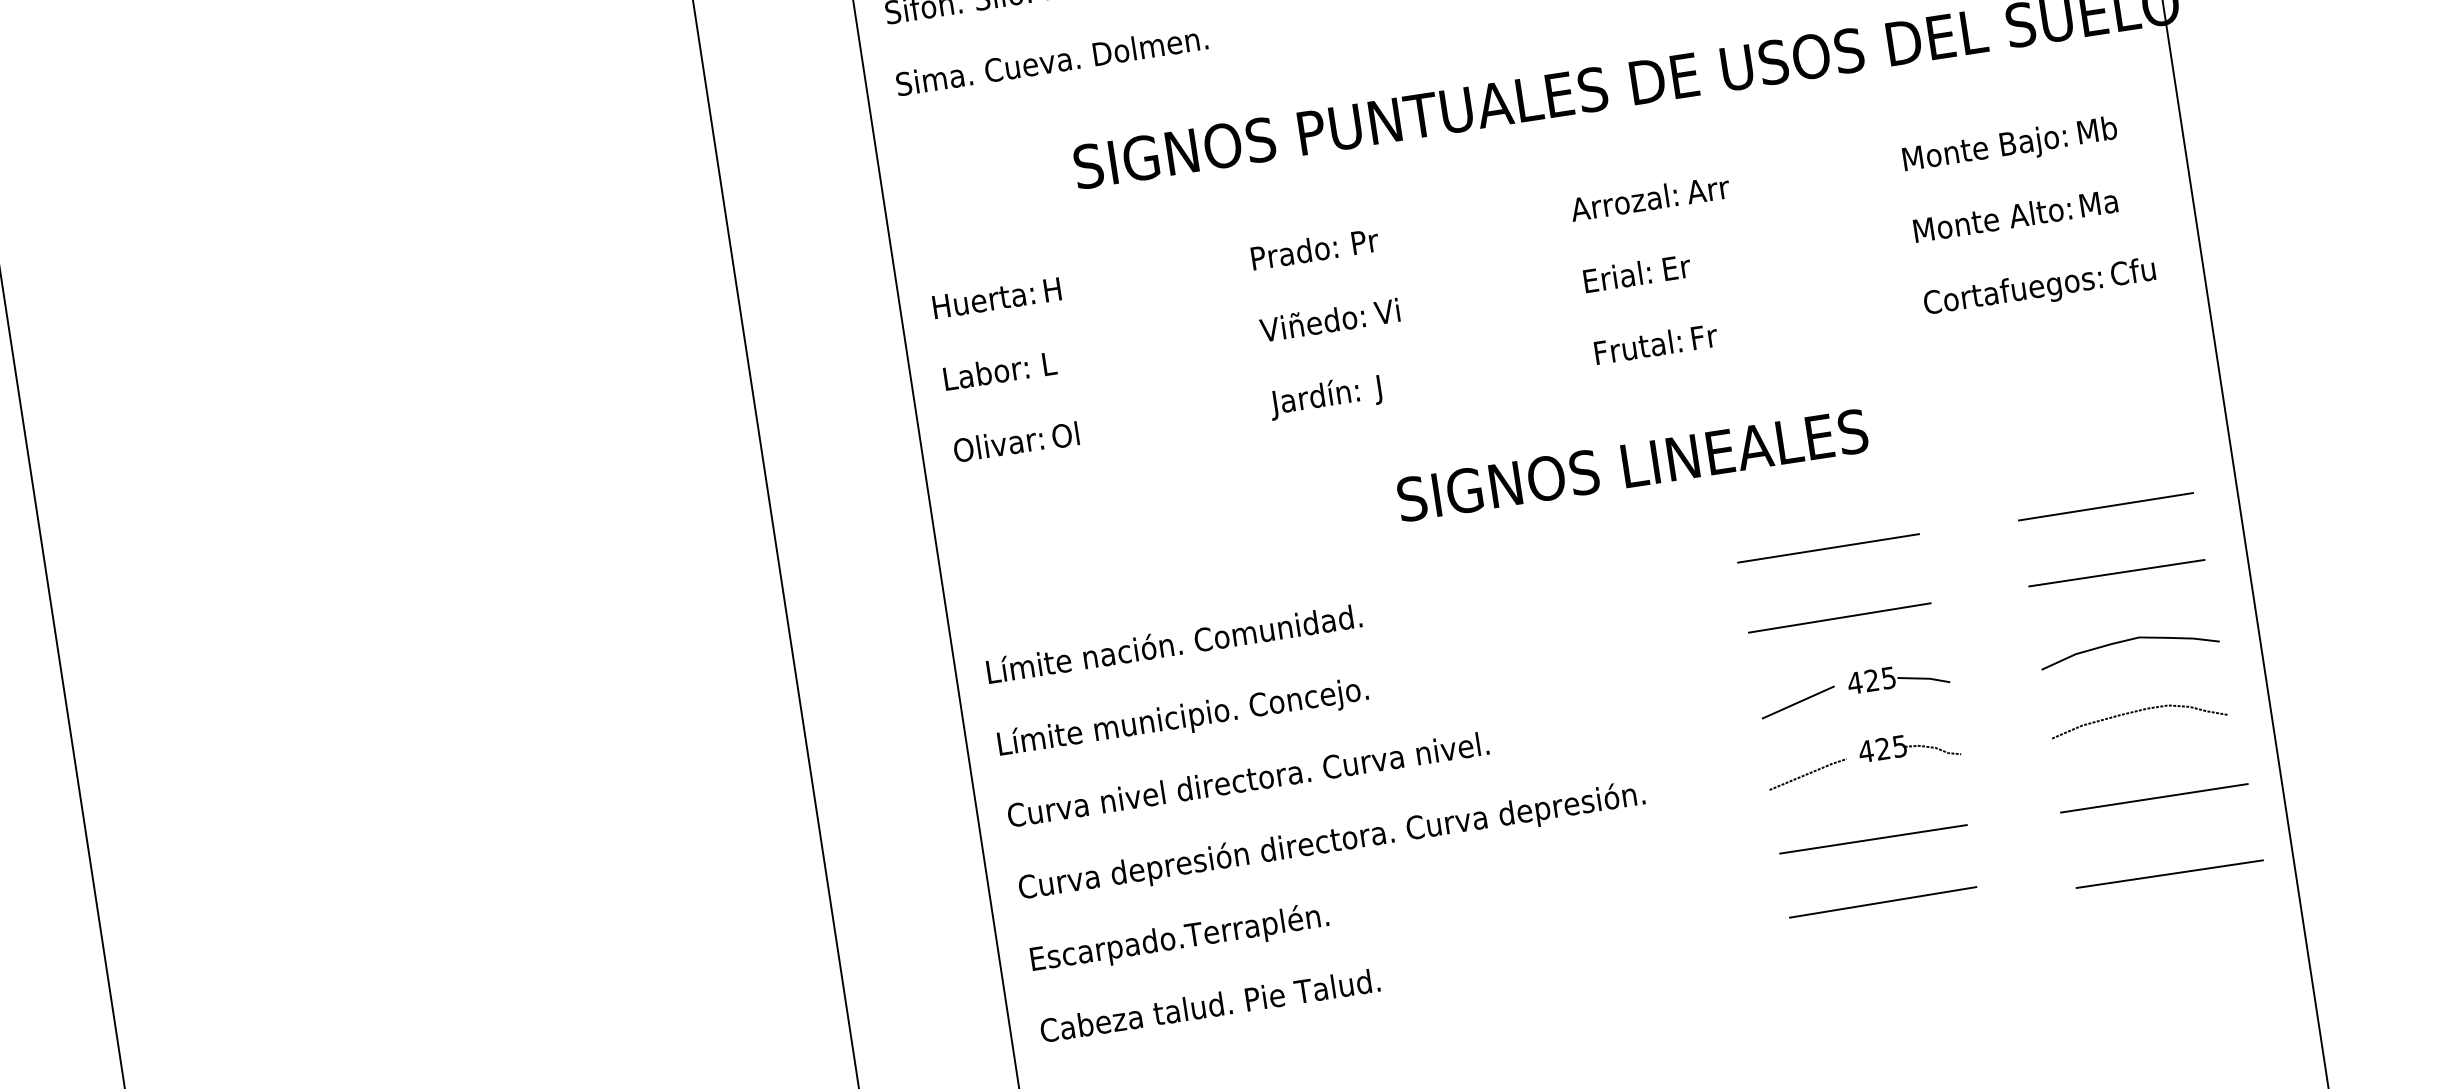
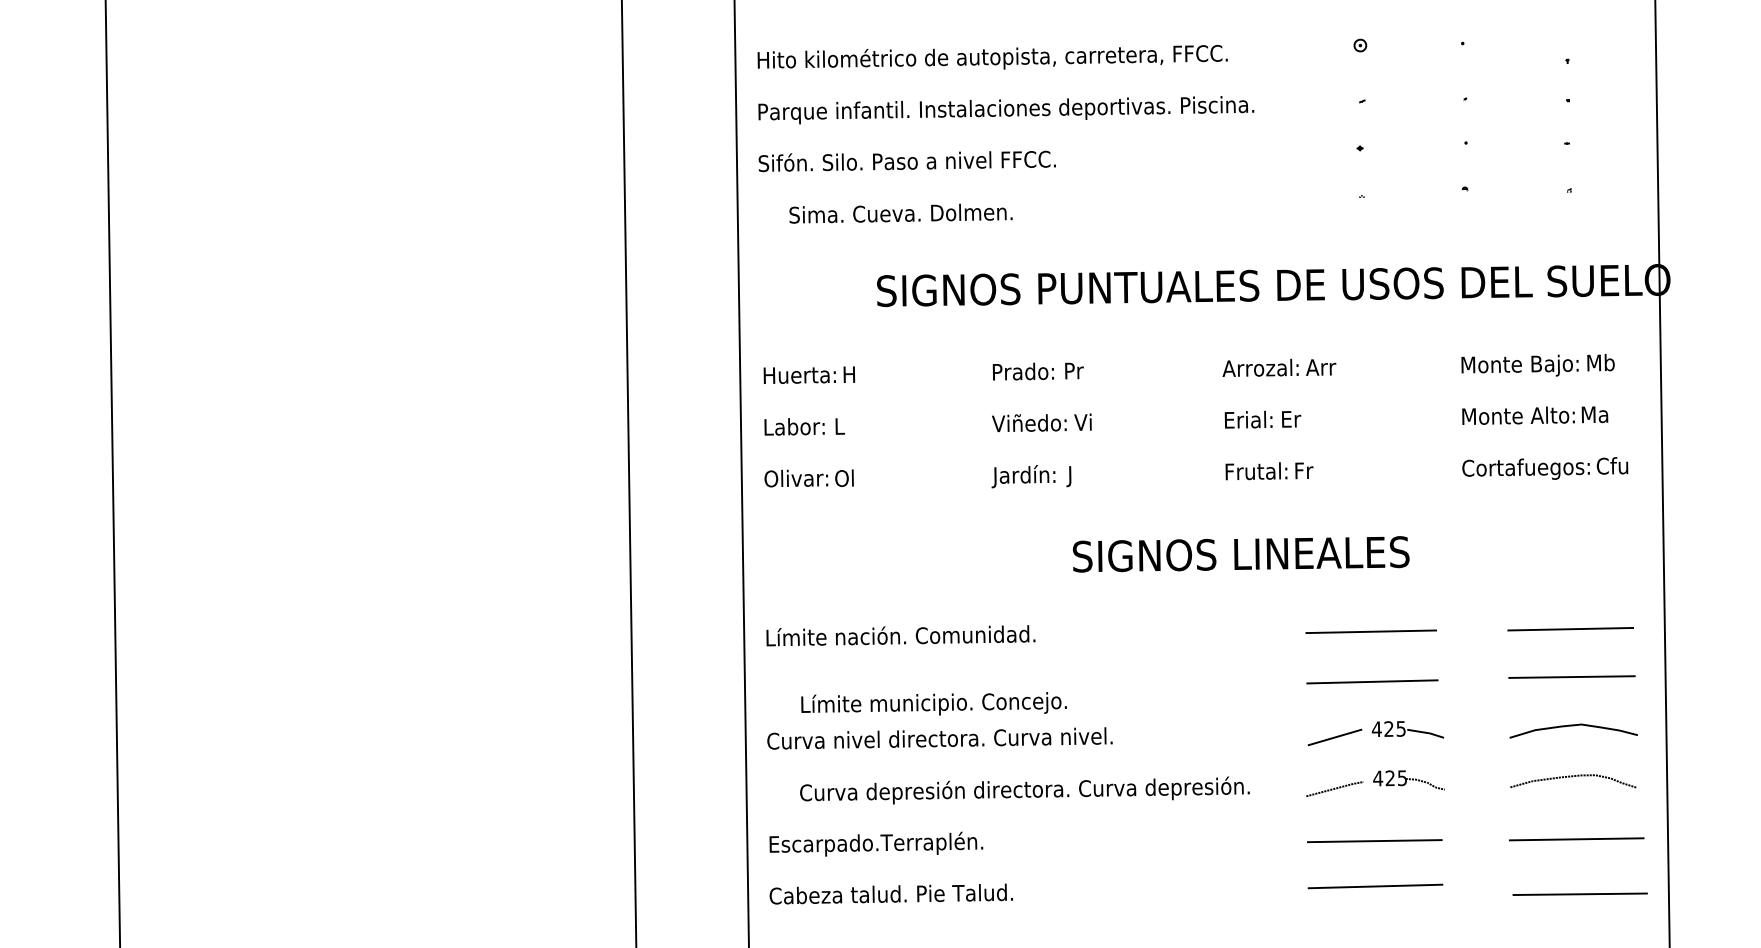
text: (1051, 61) -> (900, 213), moved
text: (1182, 717) -> (933, 703), moved
text: (1331, 841) -> (1024, 790), moved

